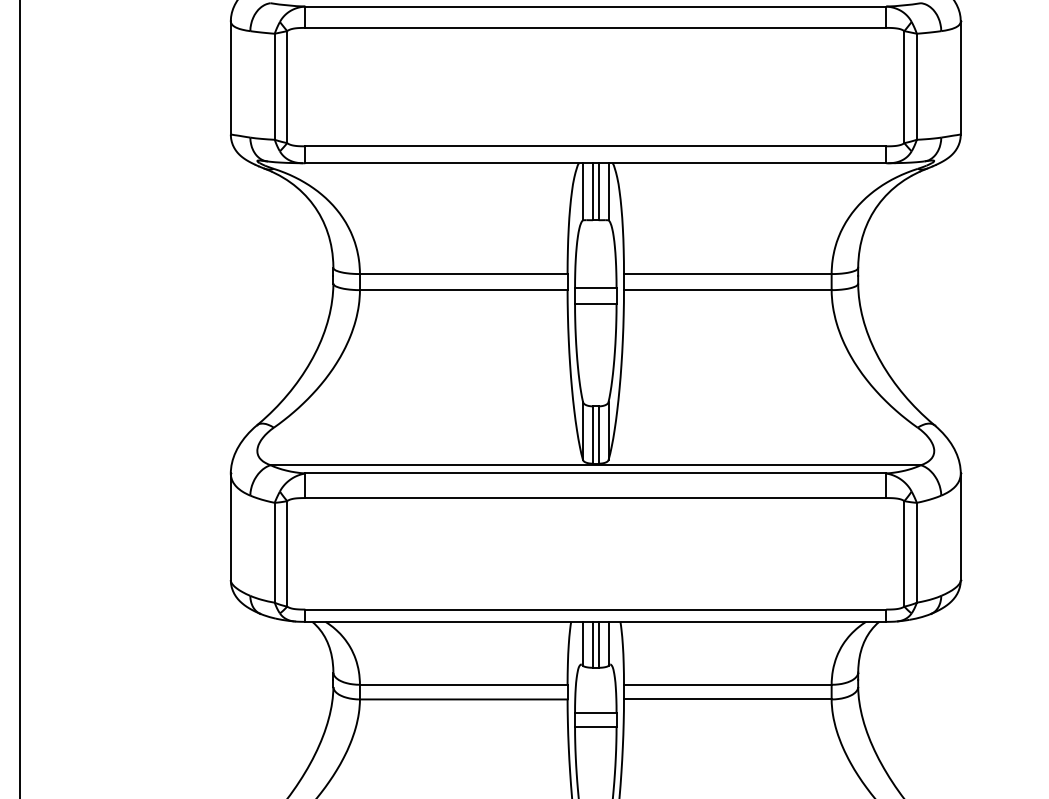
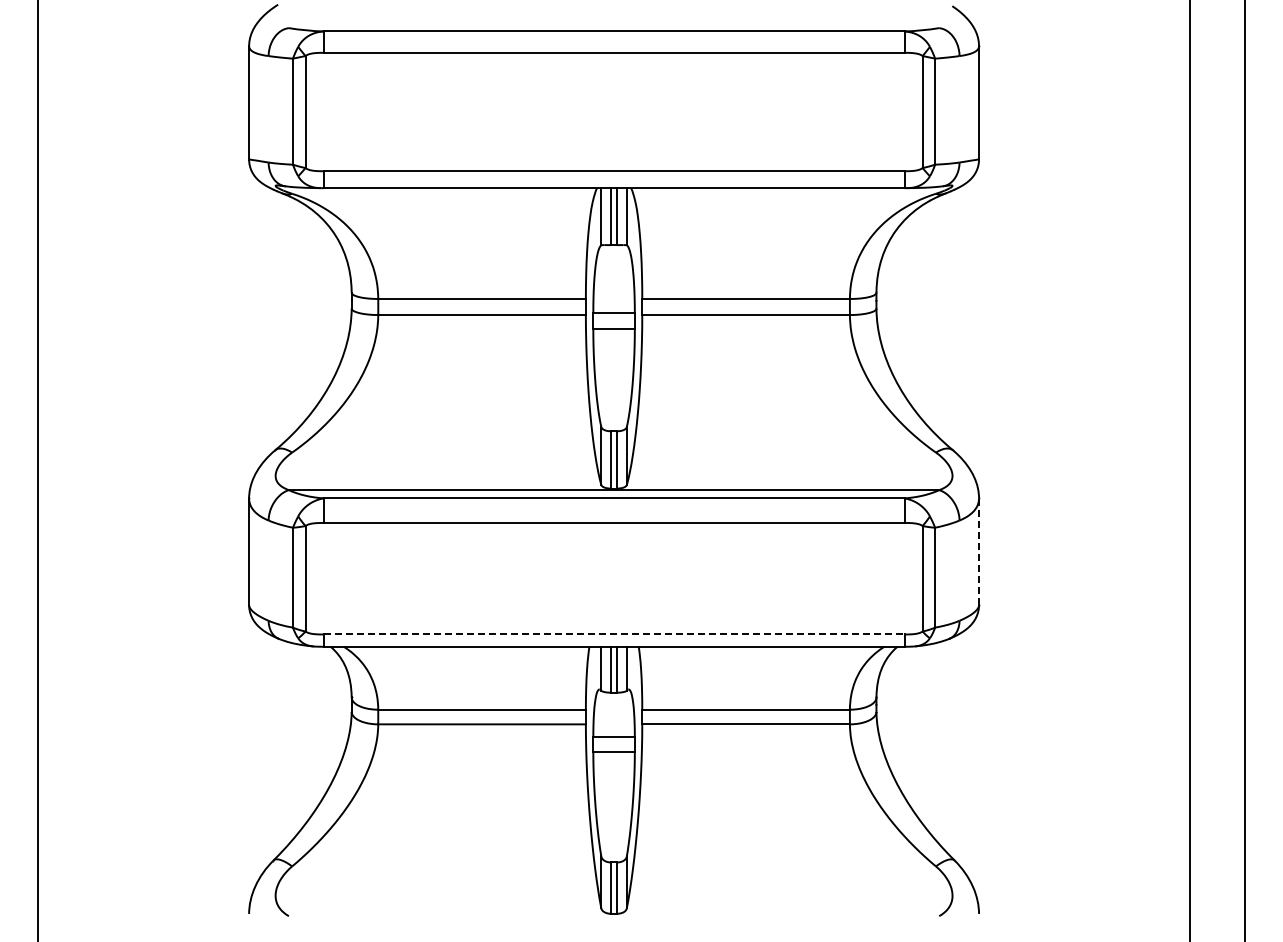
line: (961, 526) -> (979, 551), solid -> dashed
line: (596, 609) -> (614, 634), solid -> dashed

